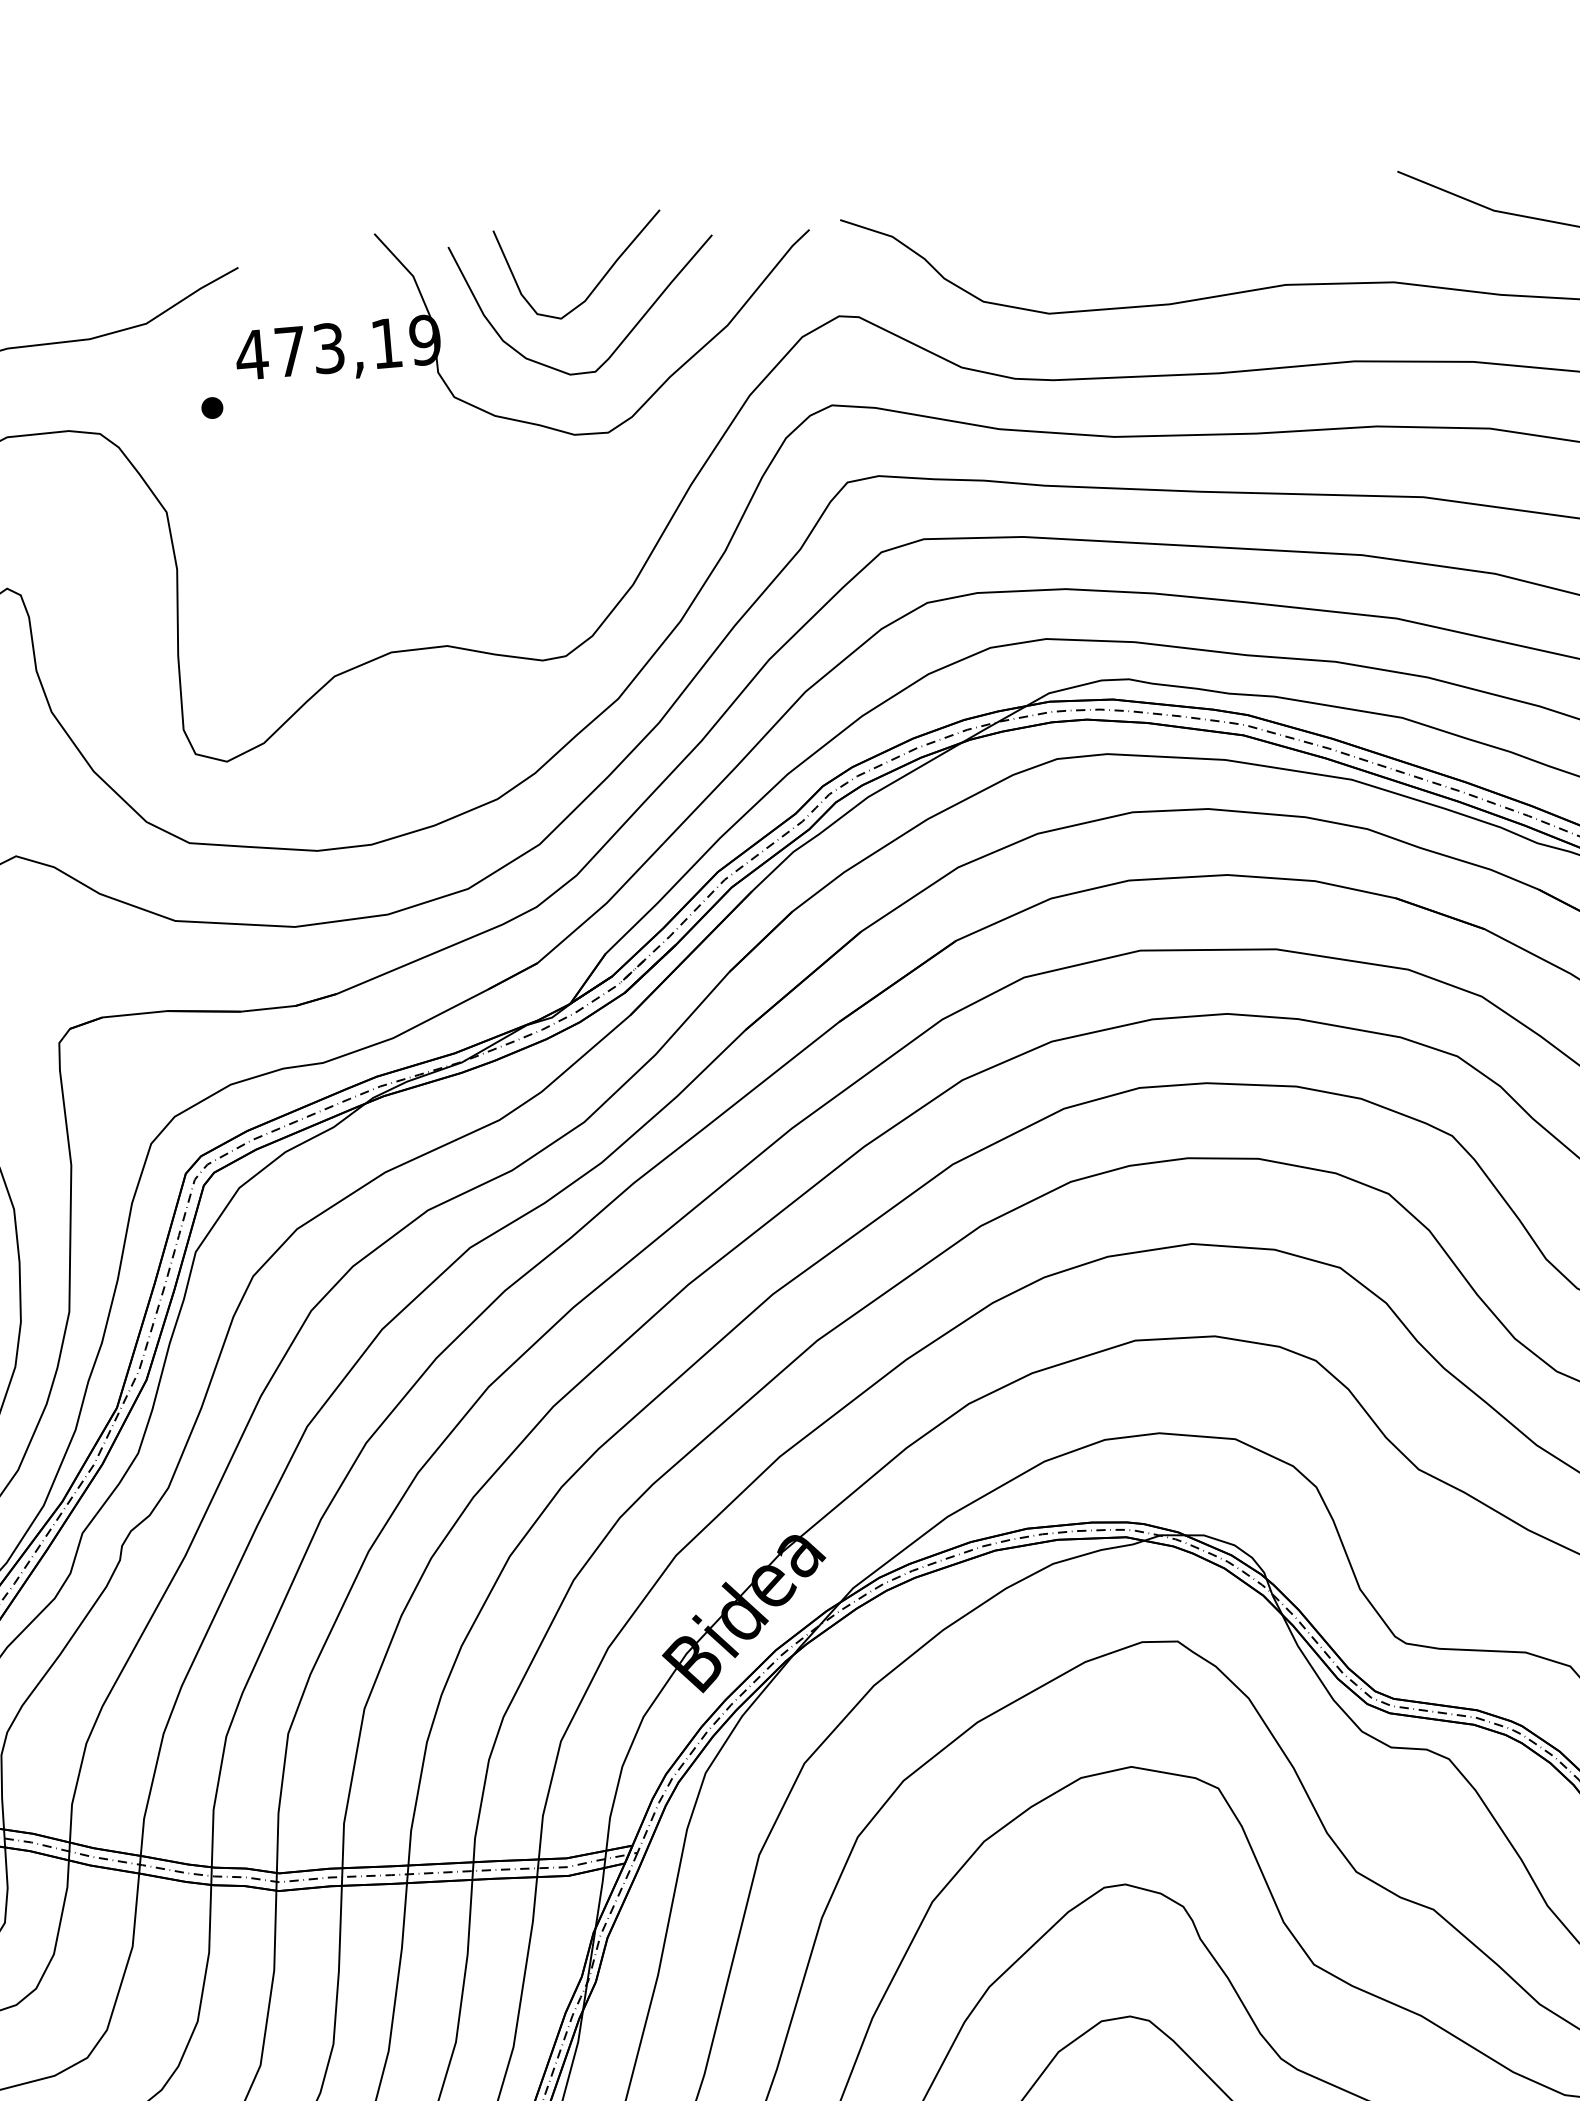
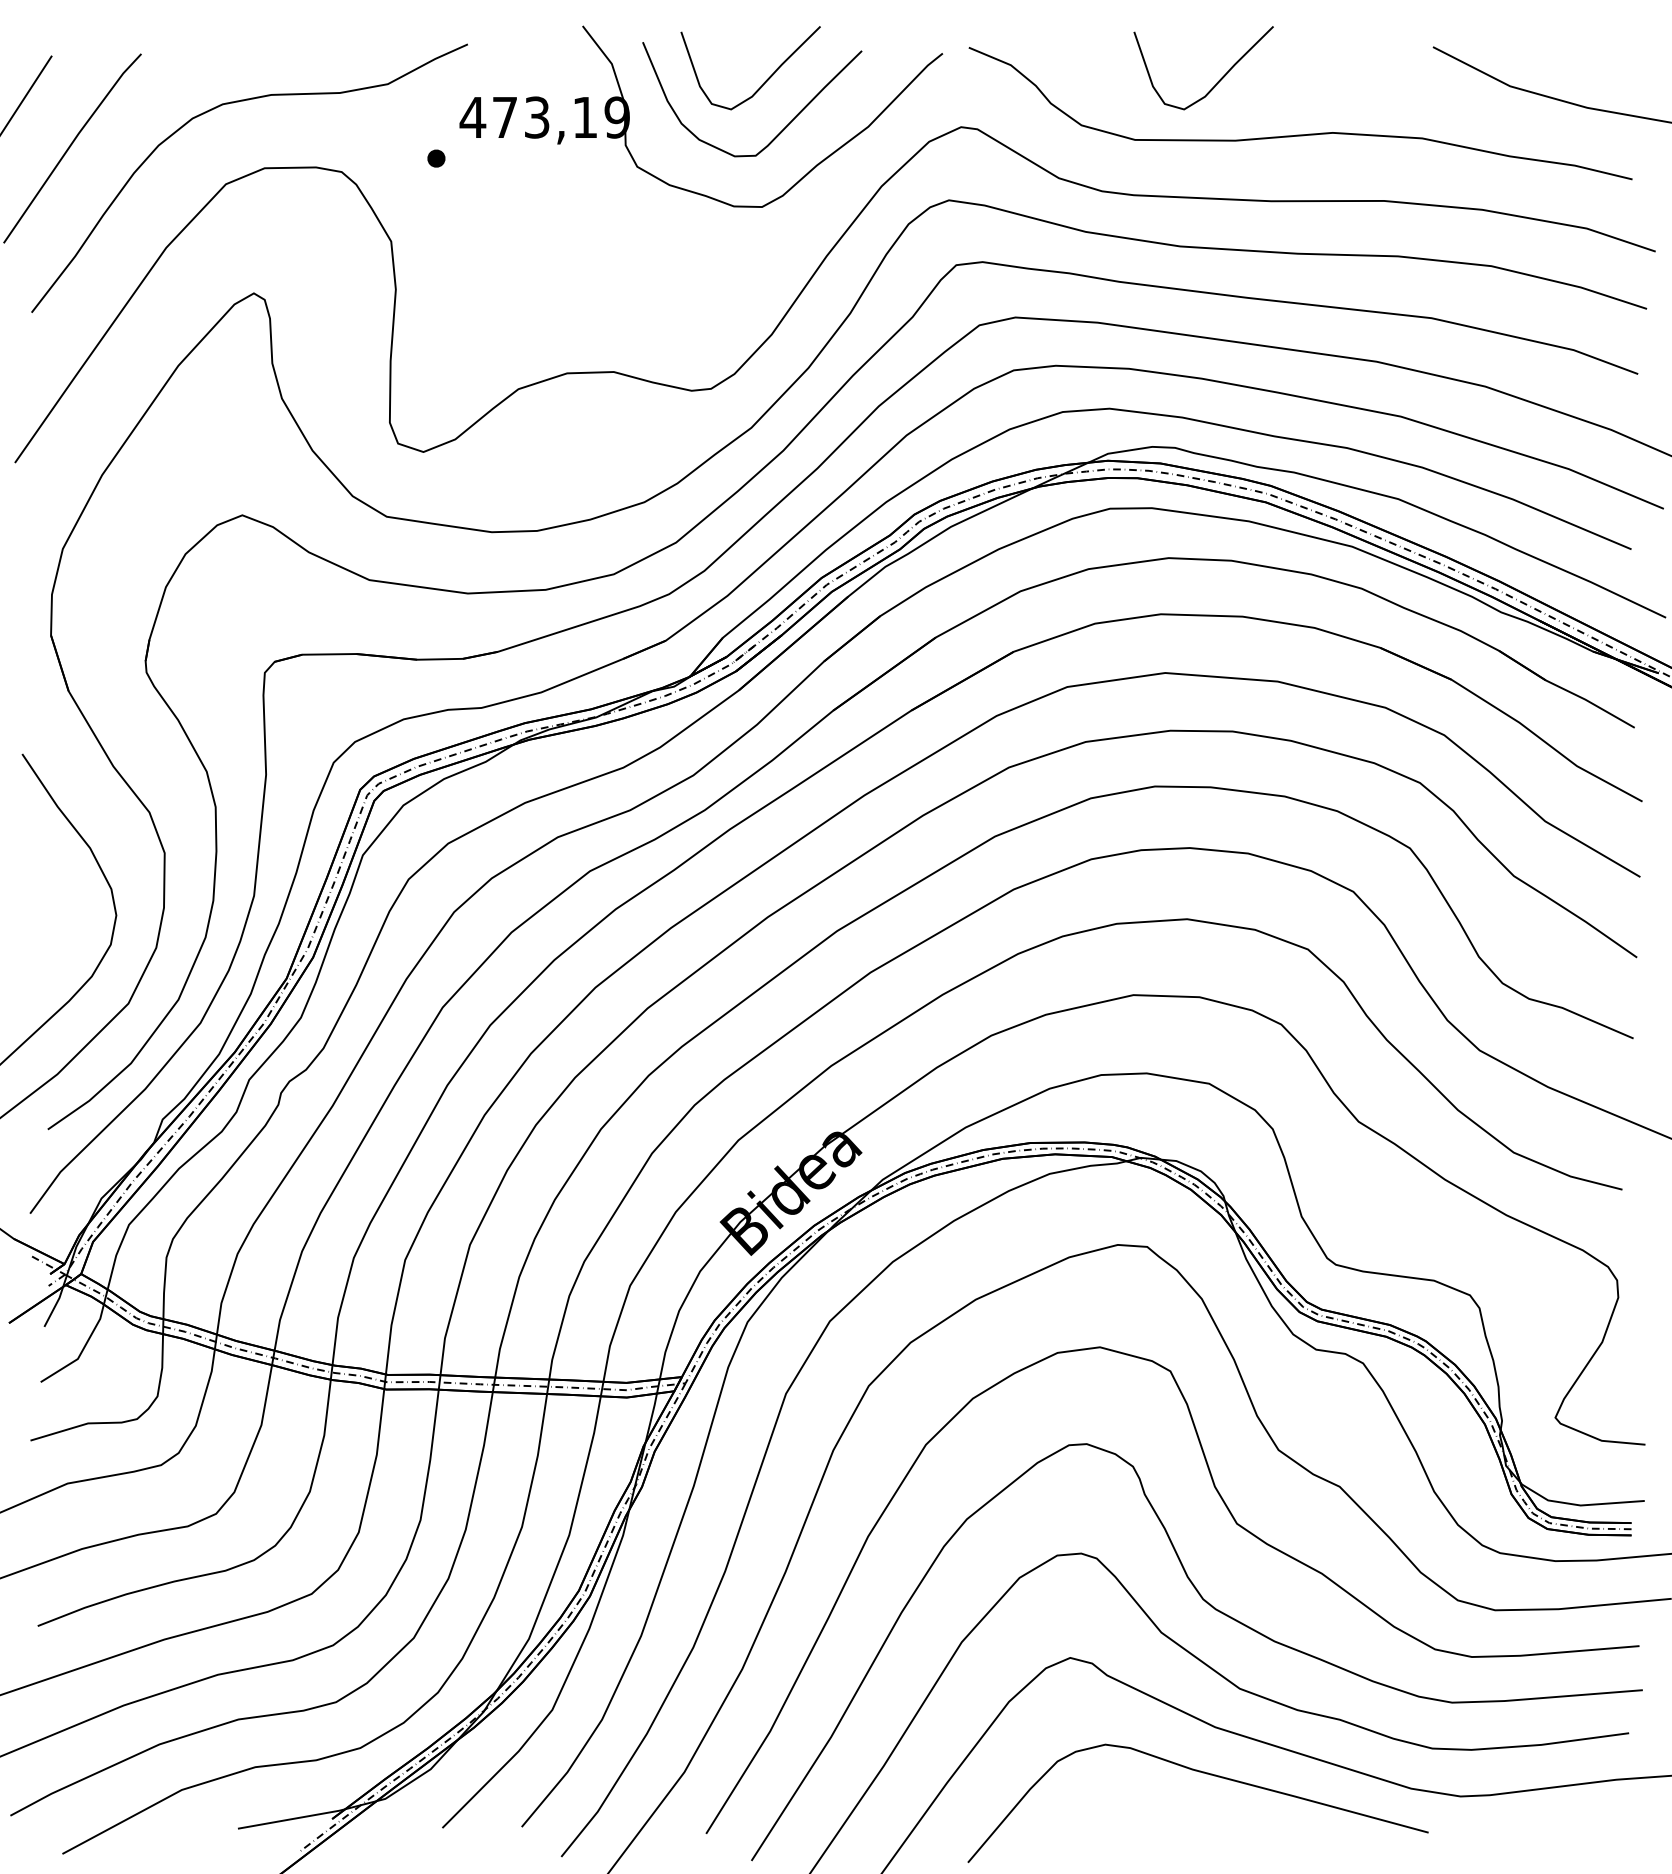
curve: (1142, 235) -> (1217, 81), added

